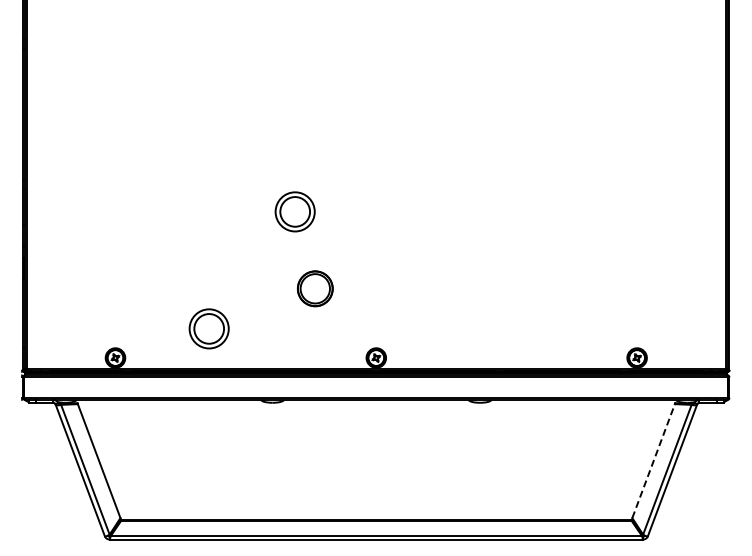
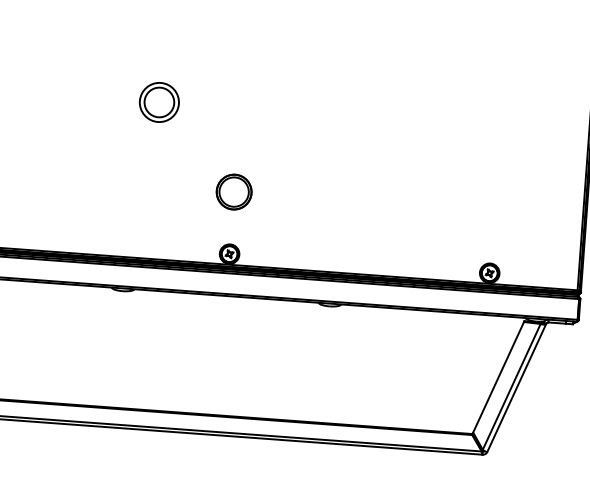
part: (315, 288) -> (234, 191), moved
part: (208, 328) -> (64, 212), removed
line: (653, 461) -> (498, 377), dashed -> solid

